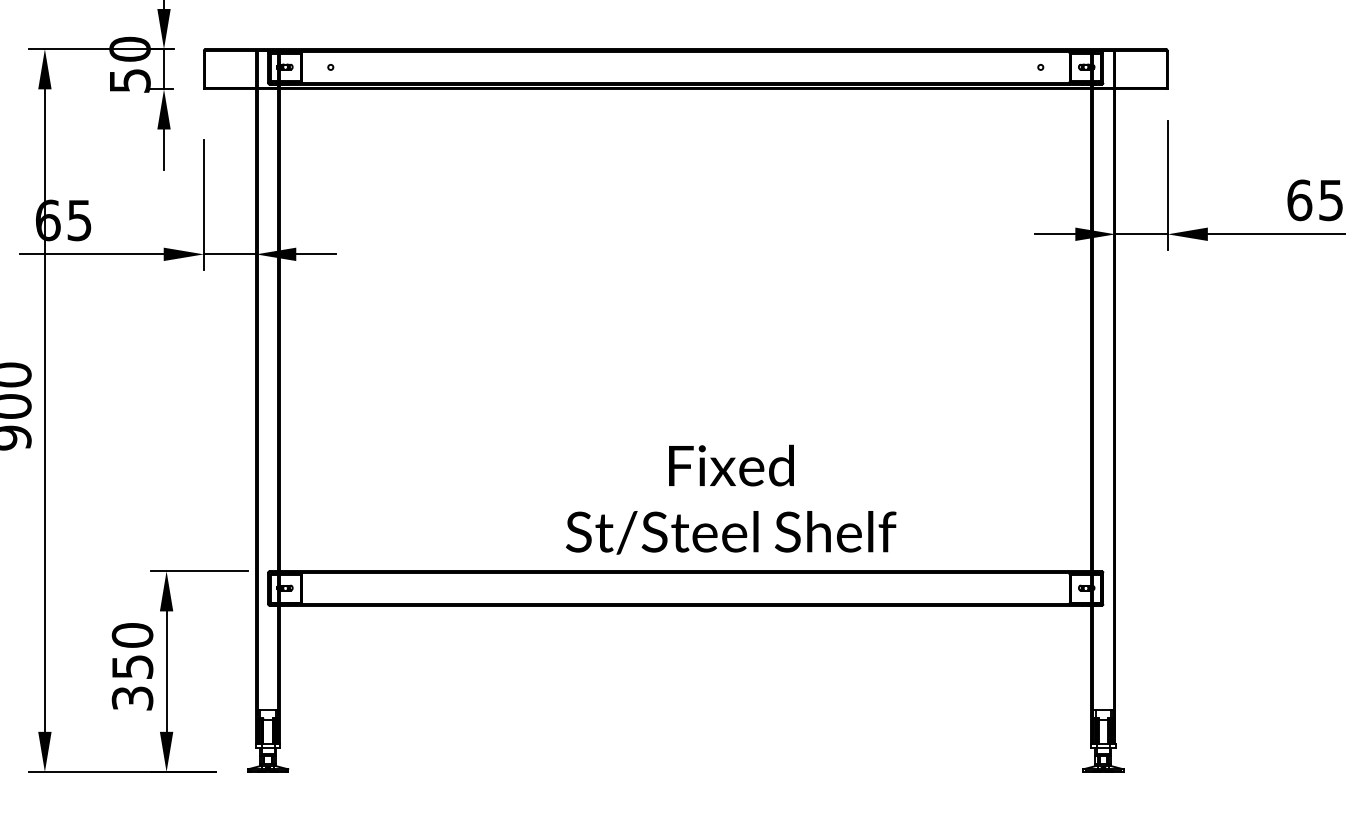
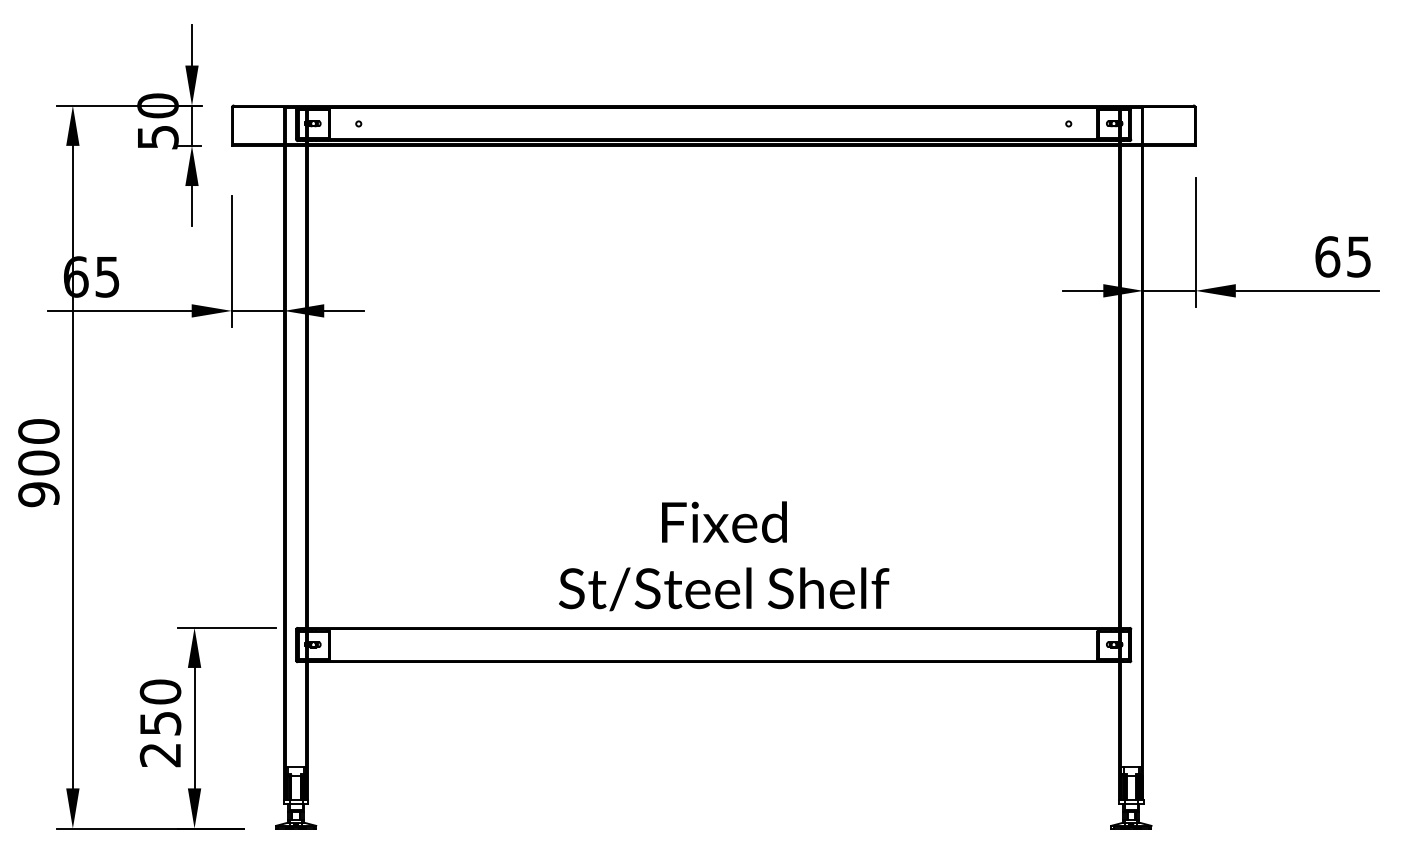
text: (731, 499) -> (724, 556), moved
text: (132, 698) -> (160, 755), 350 -> 250

